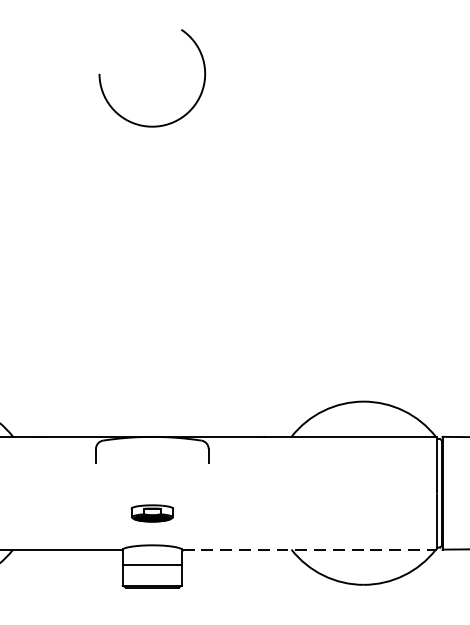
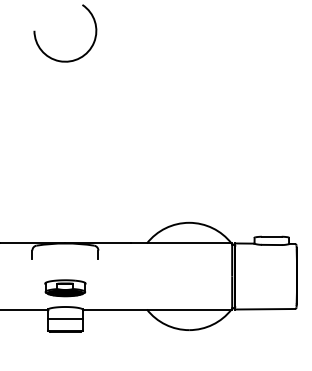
part: (152, 513) -> (65, 288), size x1.67
line: (309, 549) -> (157, 309), dashed -> solid

